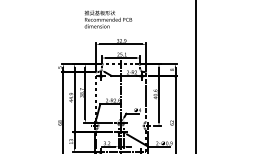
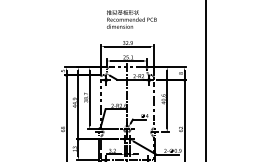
text: (108, 19) -> (131, 19), moved

